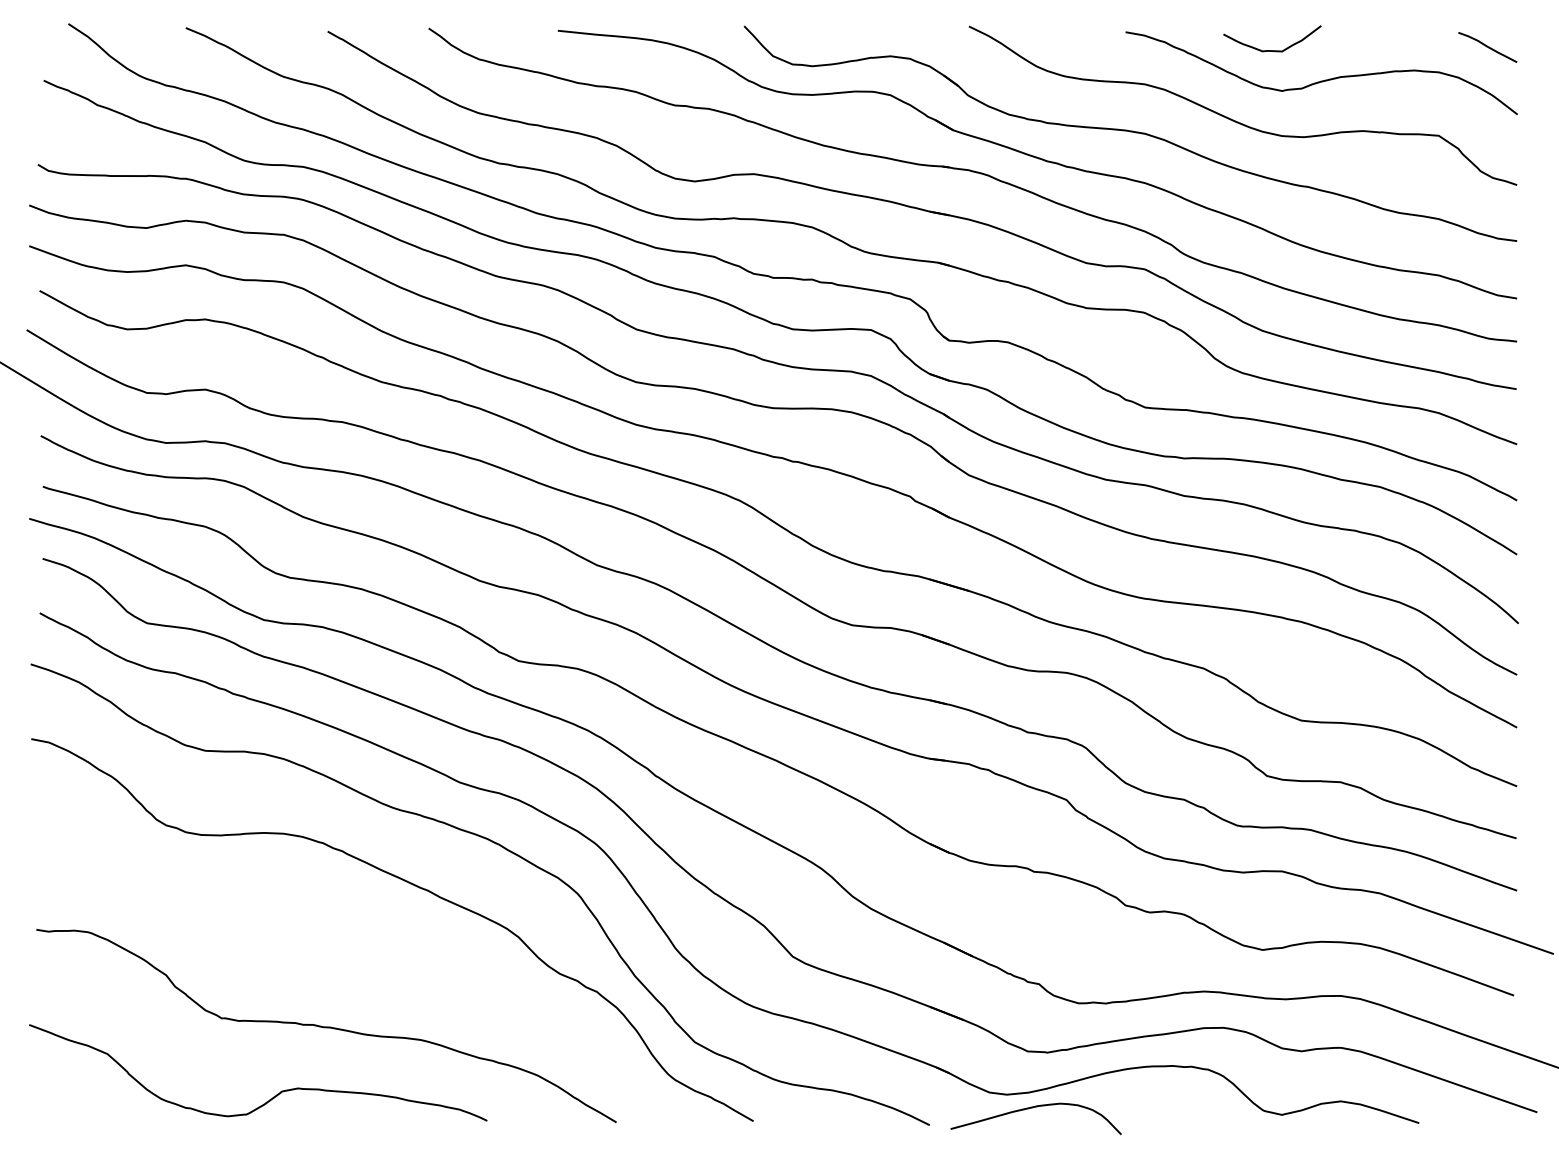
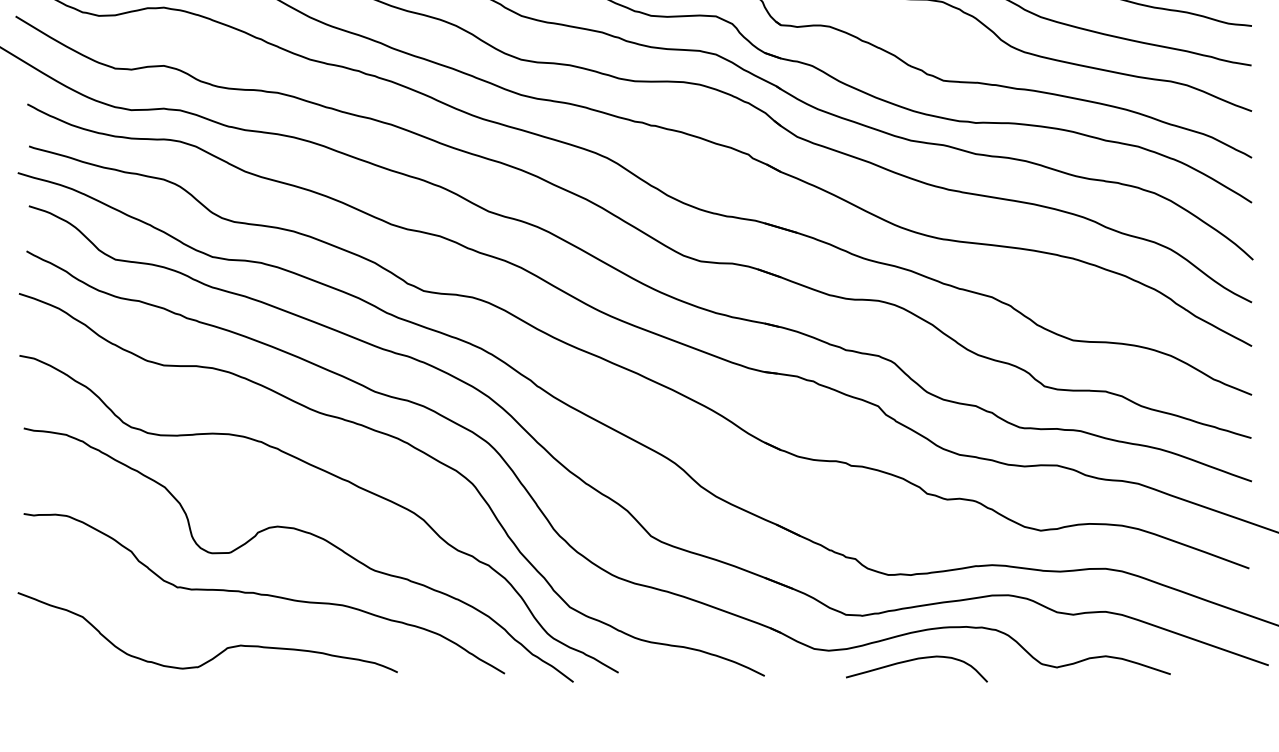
curve: (377, 953) -> (306, 533), added
curve: (1033, 1108) -> (914, 660), moved

